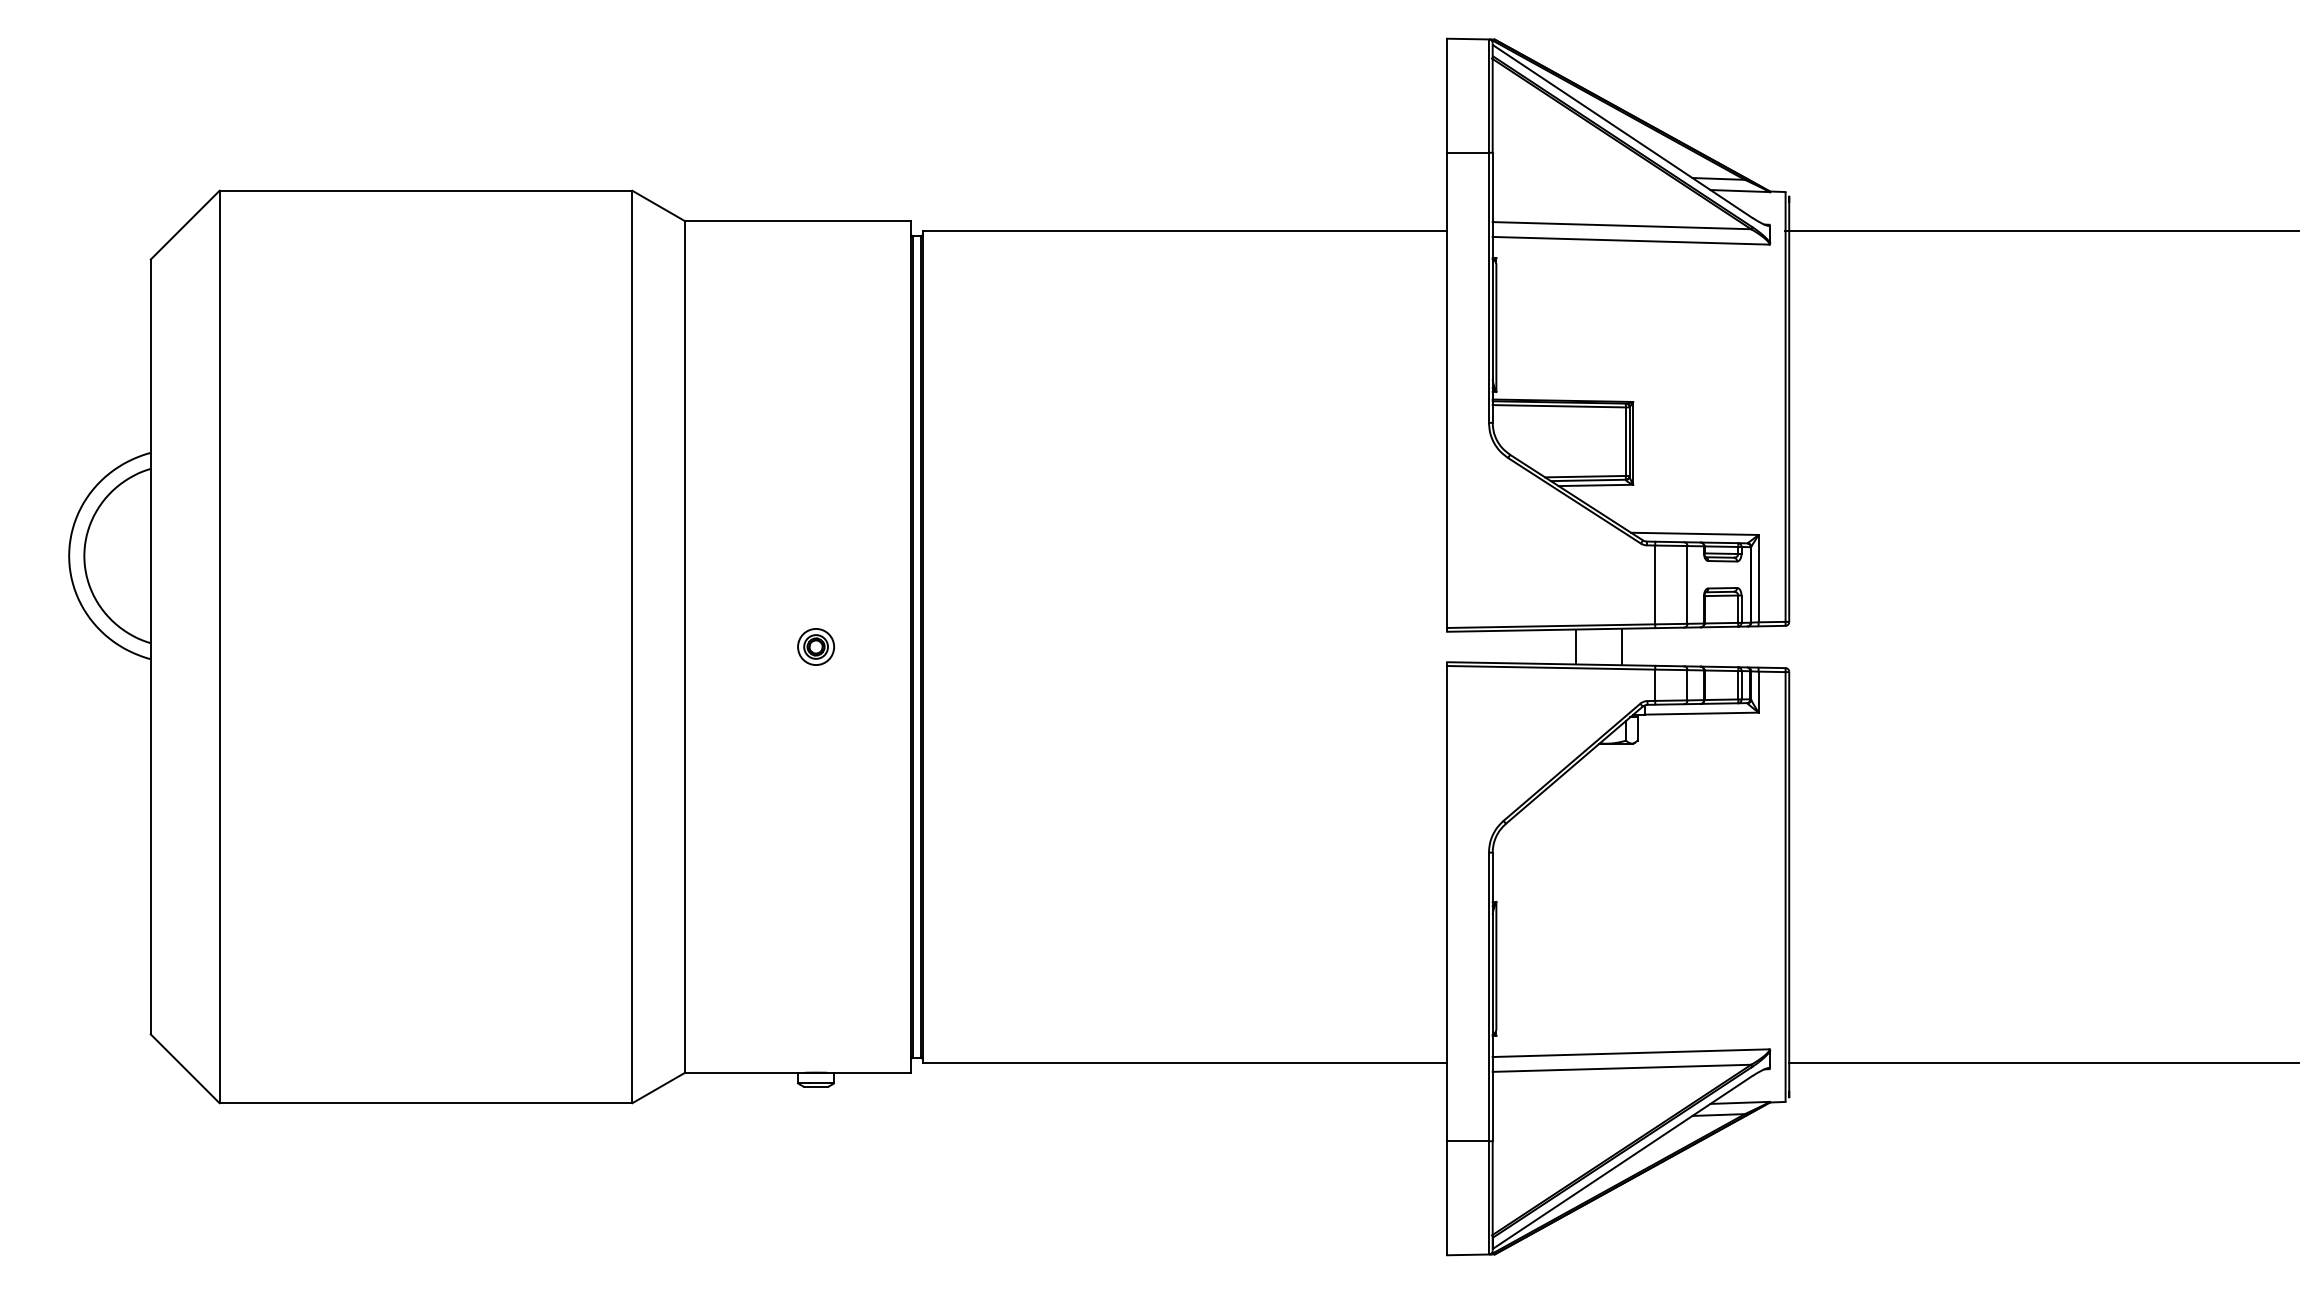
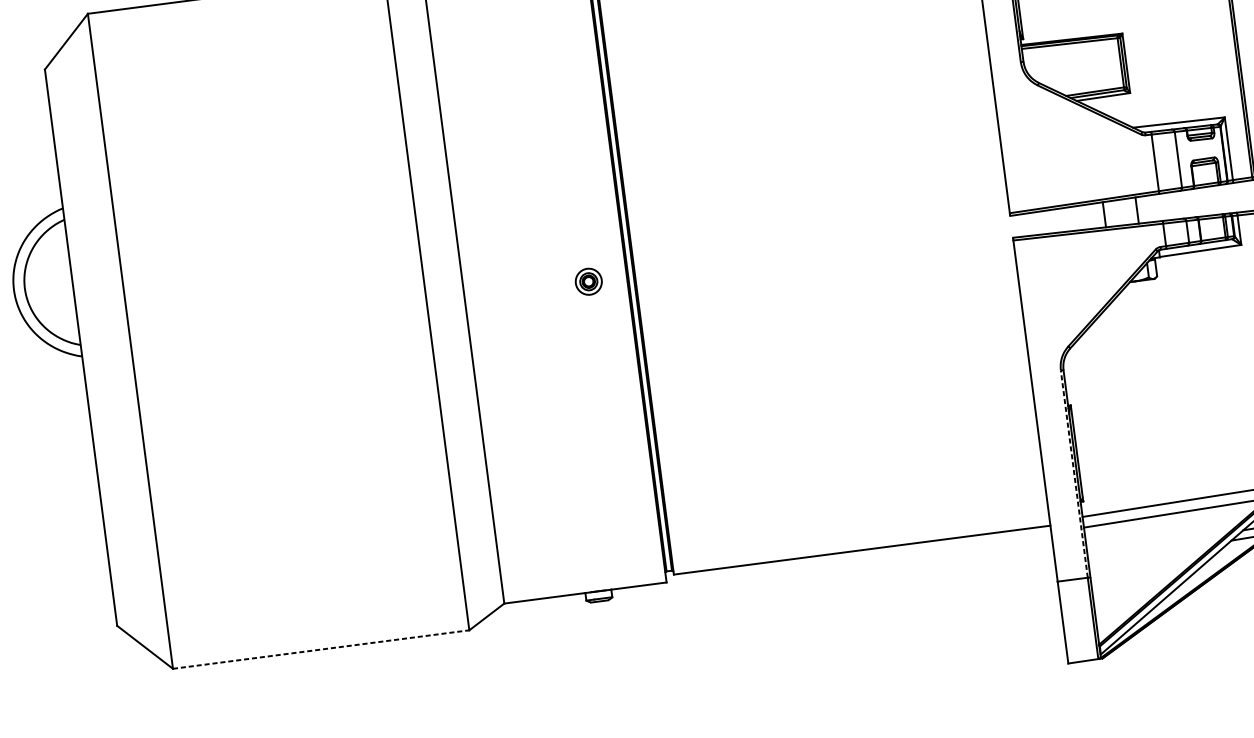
part: (815, 646) -> (588, 281), moved
line: (1488, 996) -> (1073, 473), solid -> dashed
line: (426, 1103) -> (321, 649), solid -> dashed

